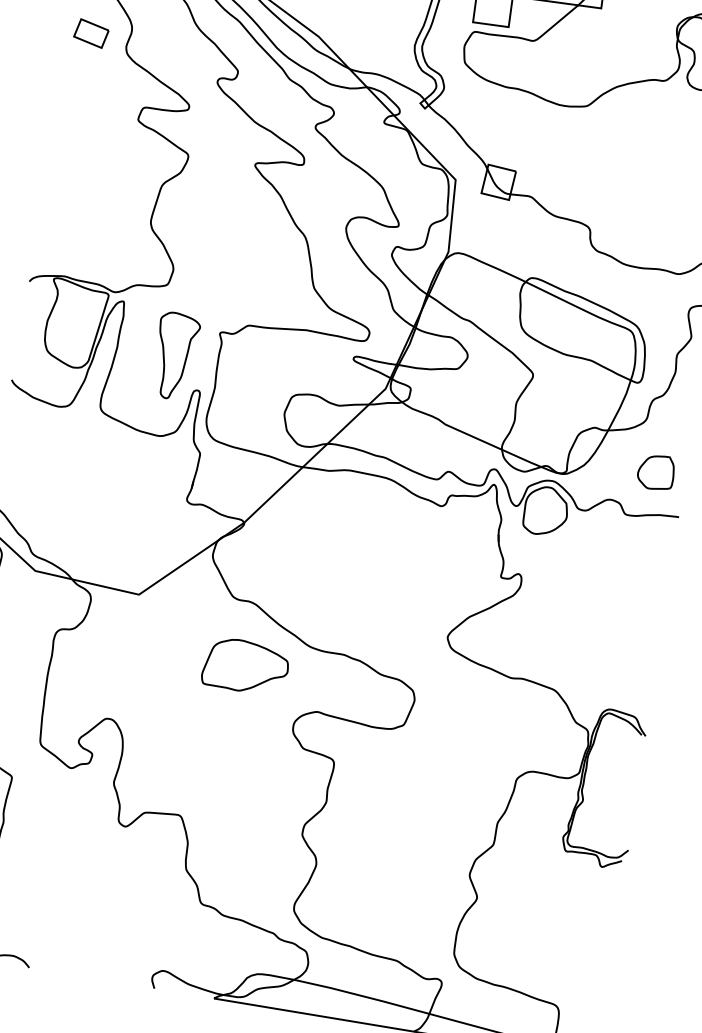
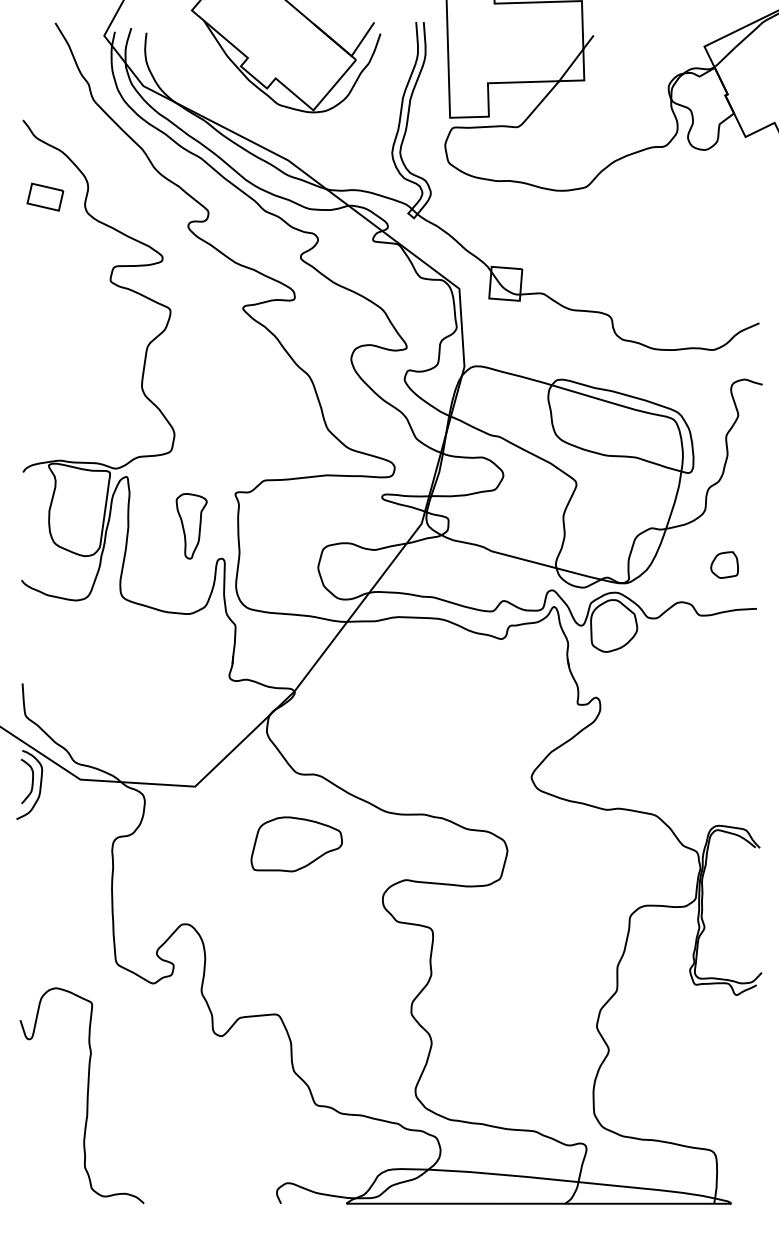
part: (175, 356) -> (191, 526), size x0.7
part: (656, 471) -> (724, 564), size x0.7
part: (245, 666) -> (296, 844), moved

